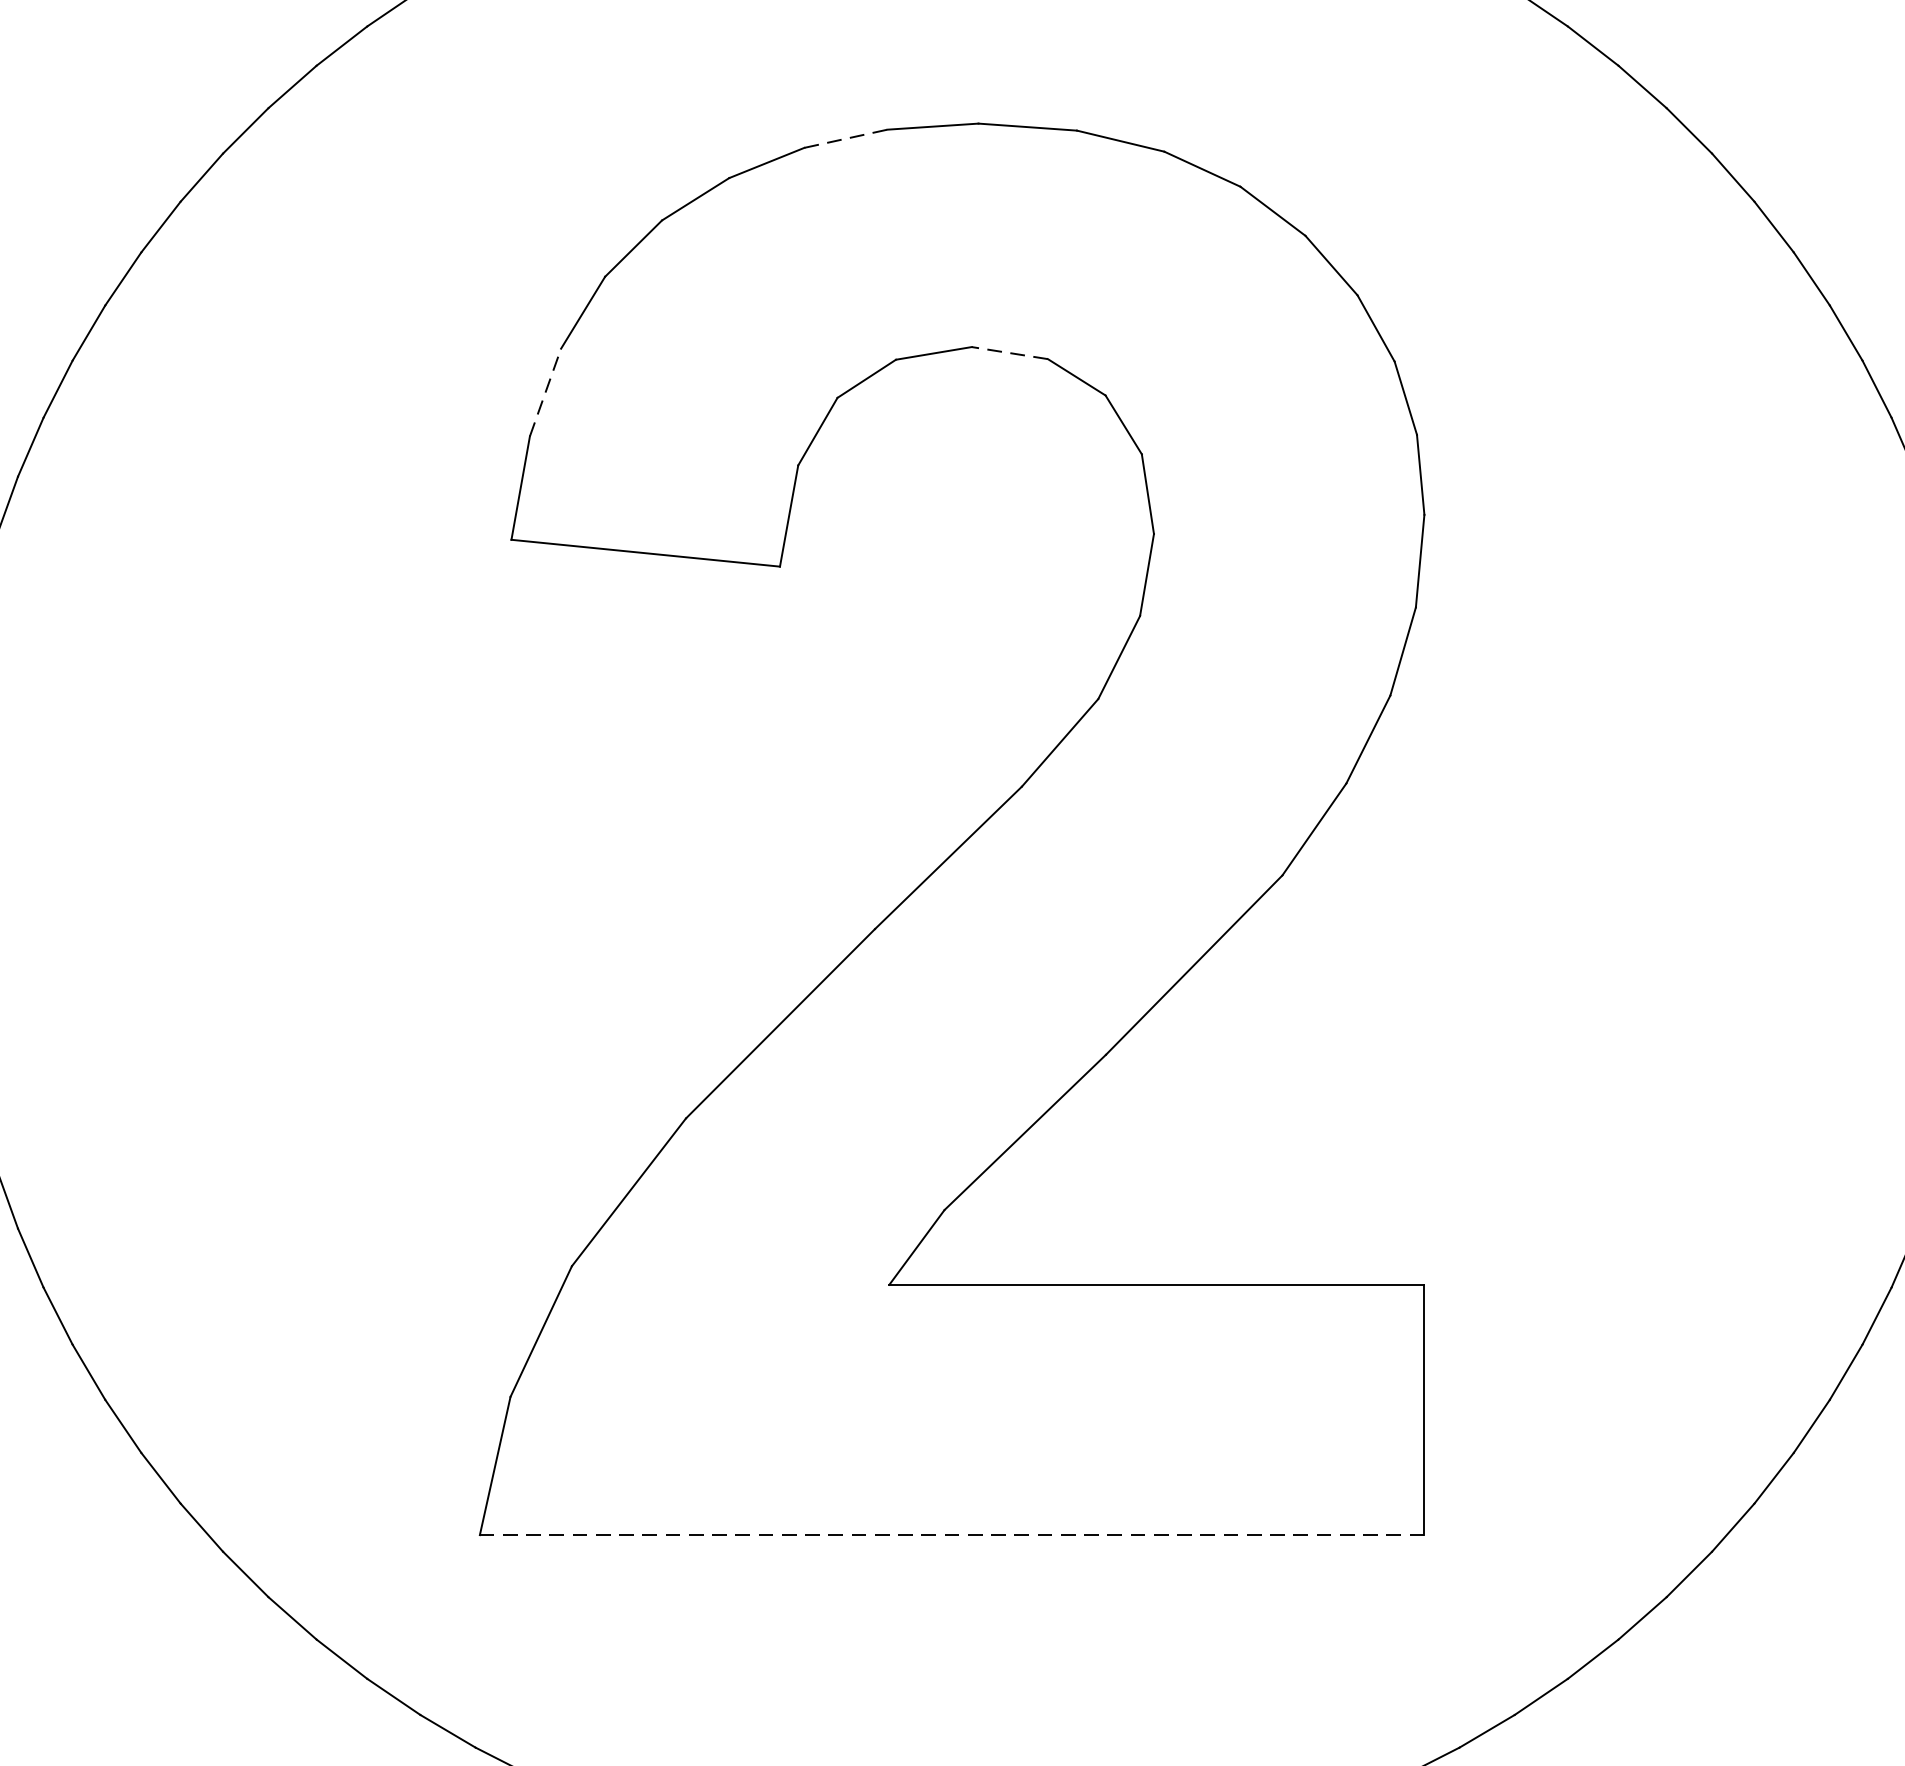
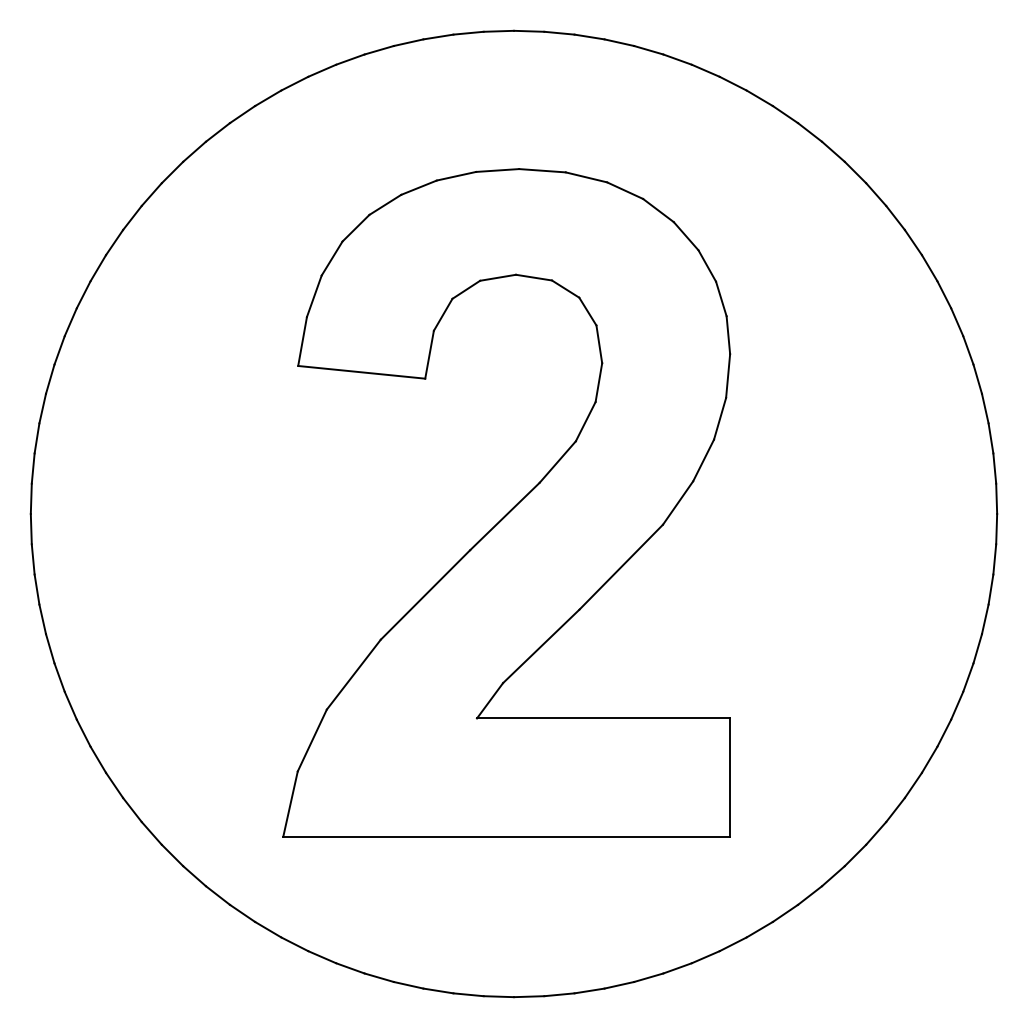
line: (846, 139) -> (456, 176), dashed -> solid
line: (1008, 352) -> (533, 277), dashed -> solid
line: (545, 390) -> (314, 295), dashed -> solid
line: (951, 1534) -> (506, 836), dashed -> solid

